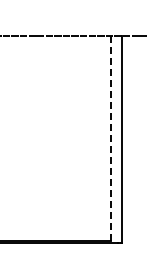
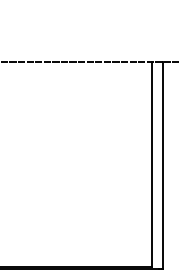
line: (111, 138) -> (152, 164), dashed -> solid

